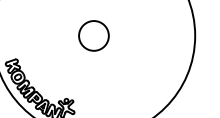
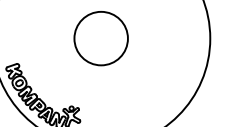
circle: (93, 35) -> (100, 38), size x1.67

